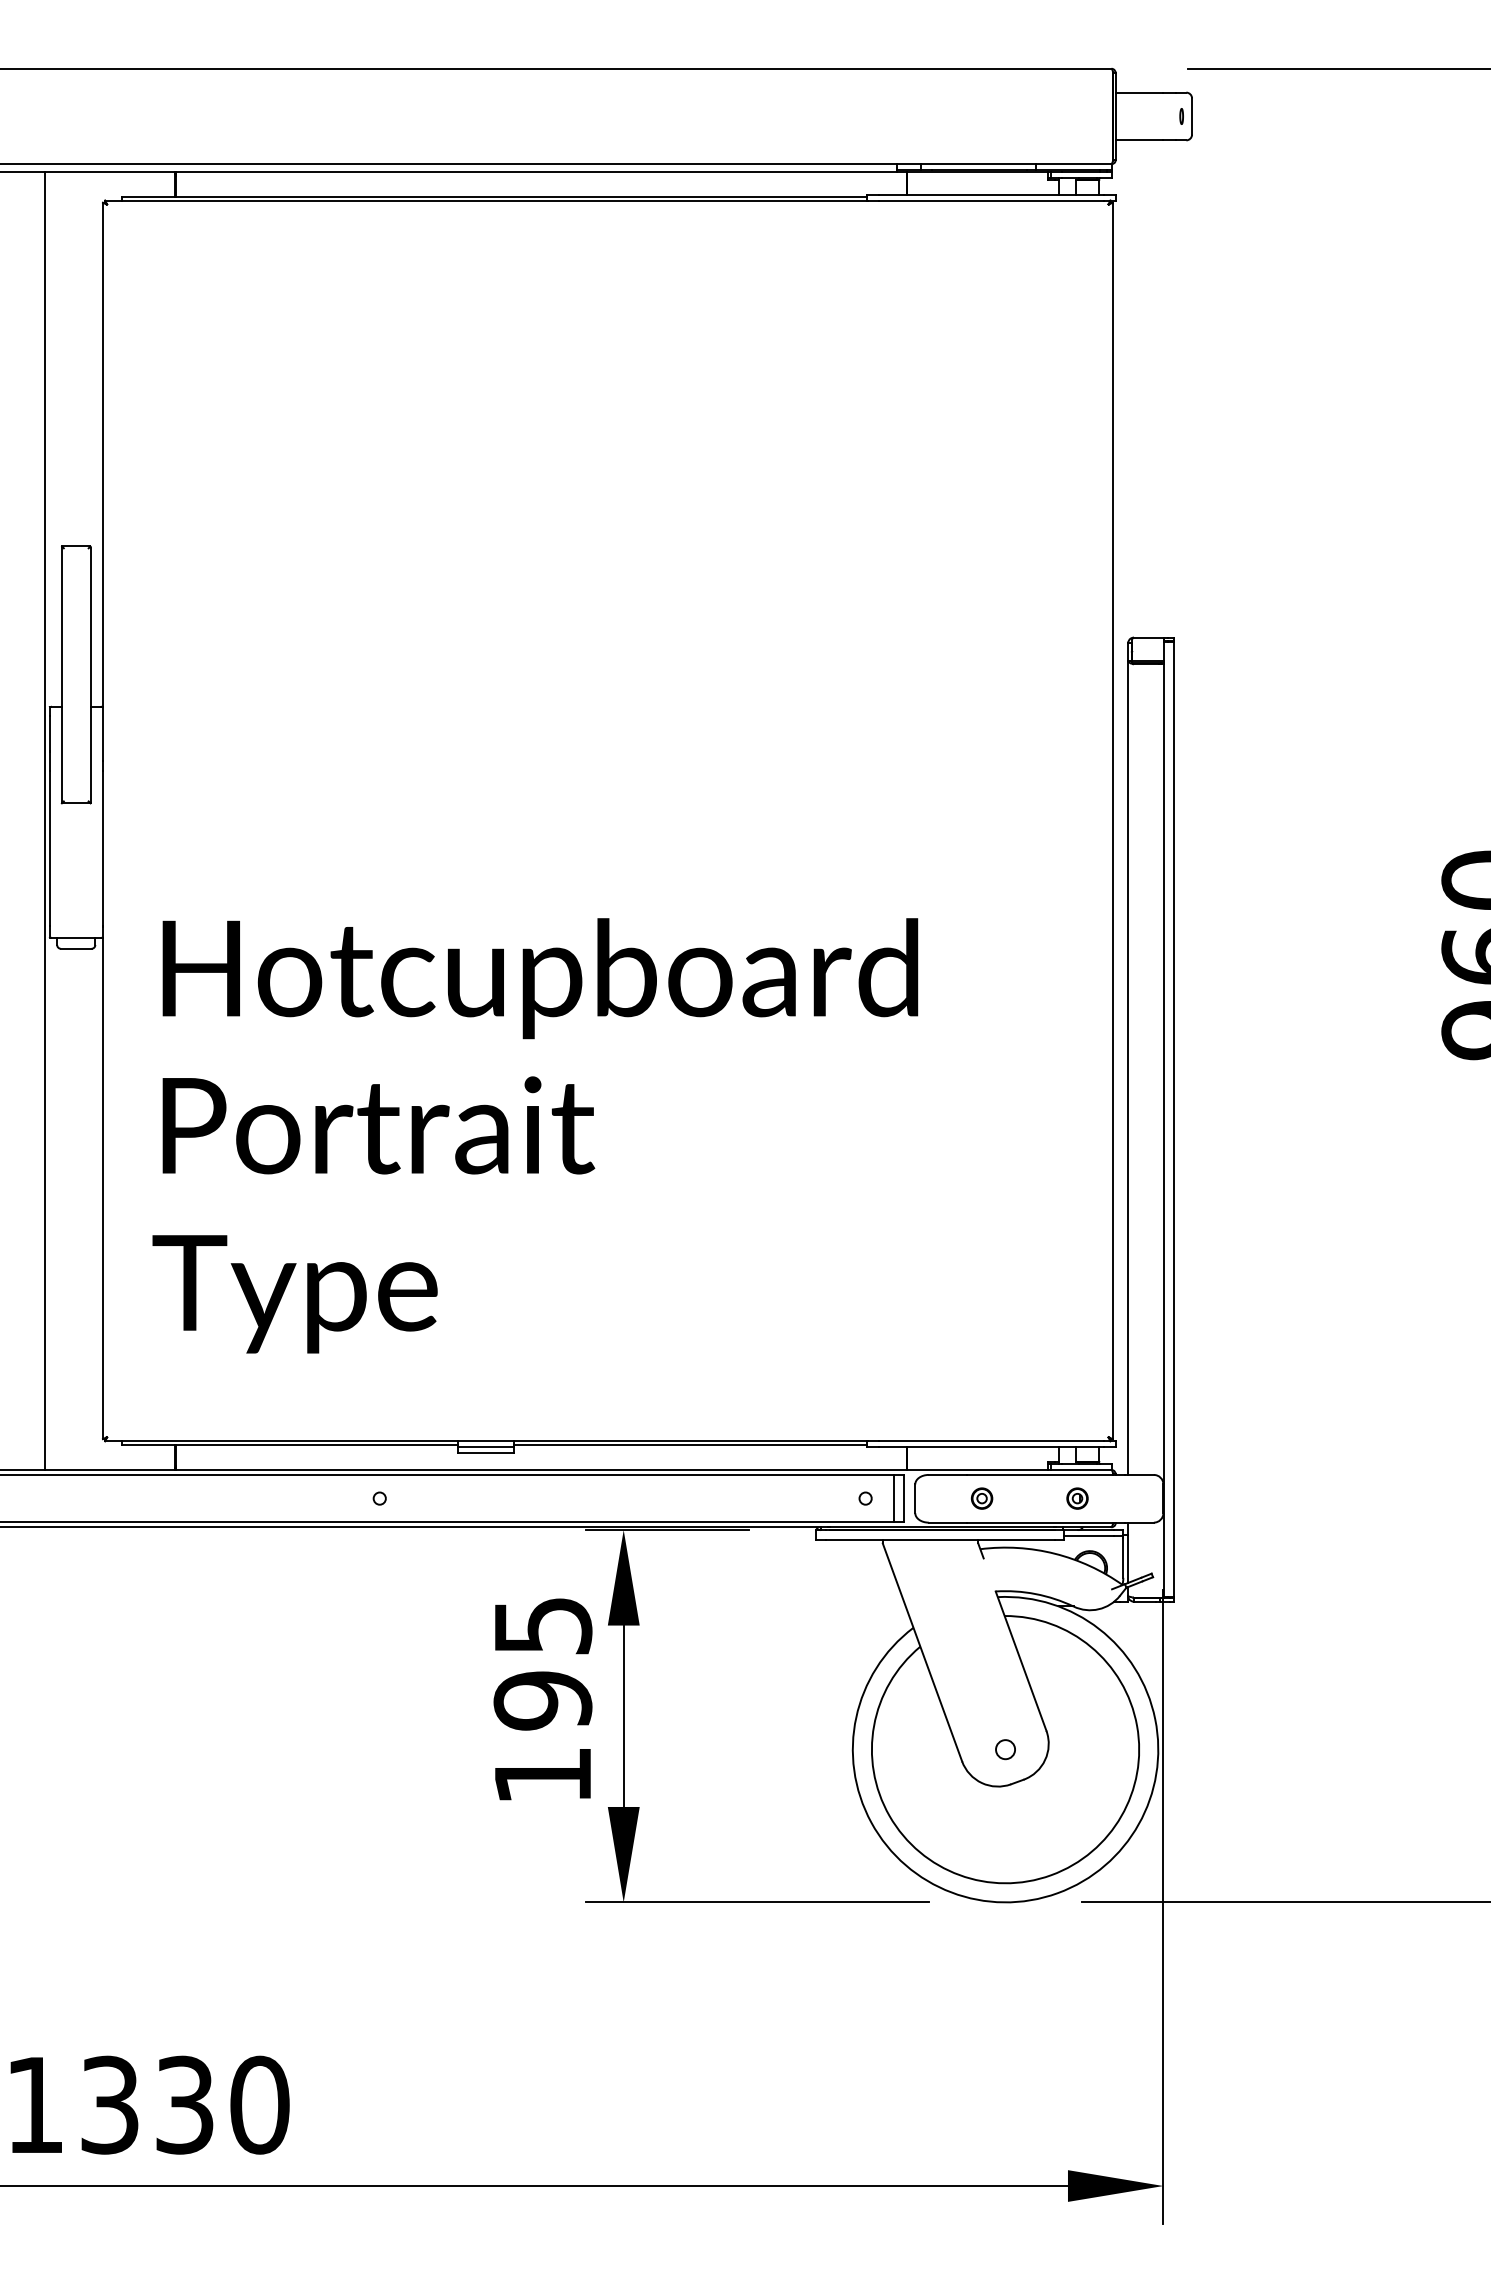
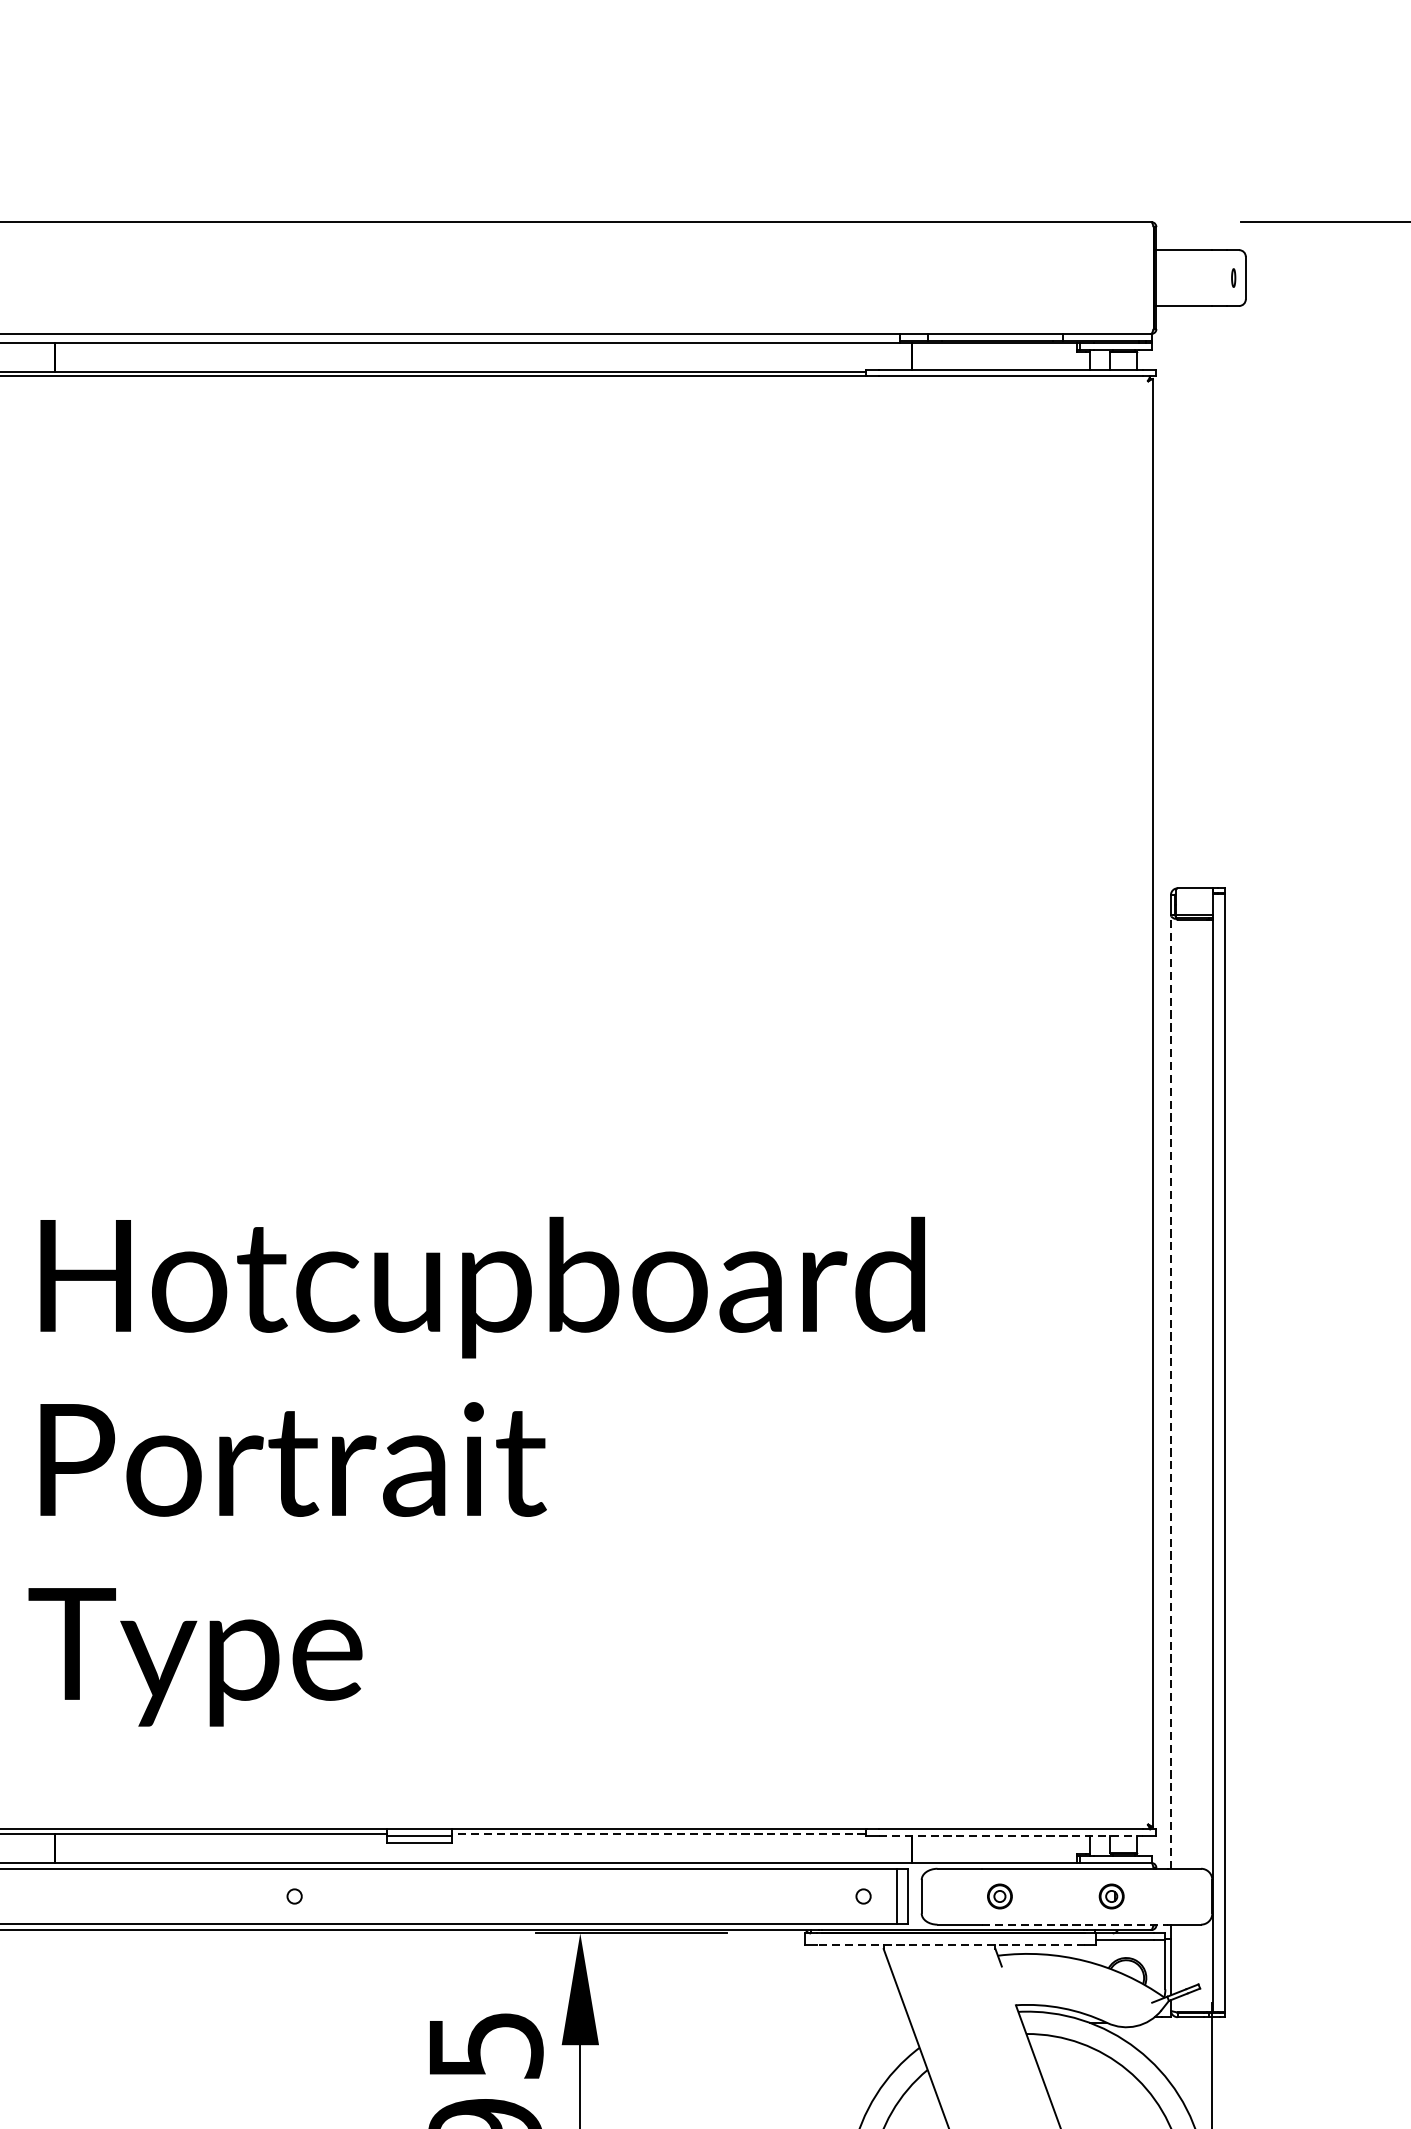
line: (1128, 1067) -> (1171, 1391), solid -> dashed
line: (690, 1445) -> (658, 1834), solid -> dashed
line: (991, 1447) -> (1010, 1836), solid -> dashed
line: (1046, 1522) -> (1075, 1924), solid -> dashed
line: (940, 1539) -> (951, 1944), solid -> dashed

